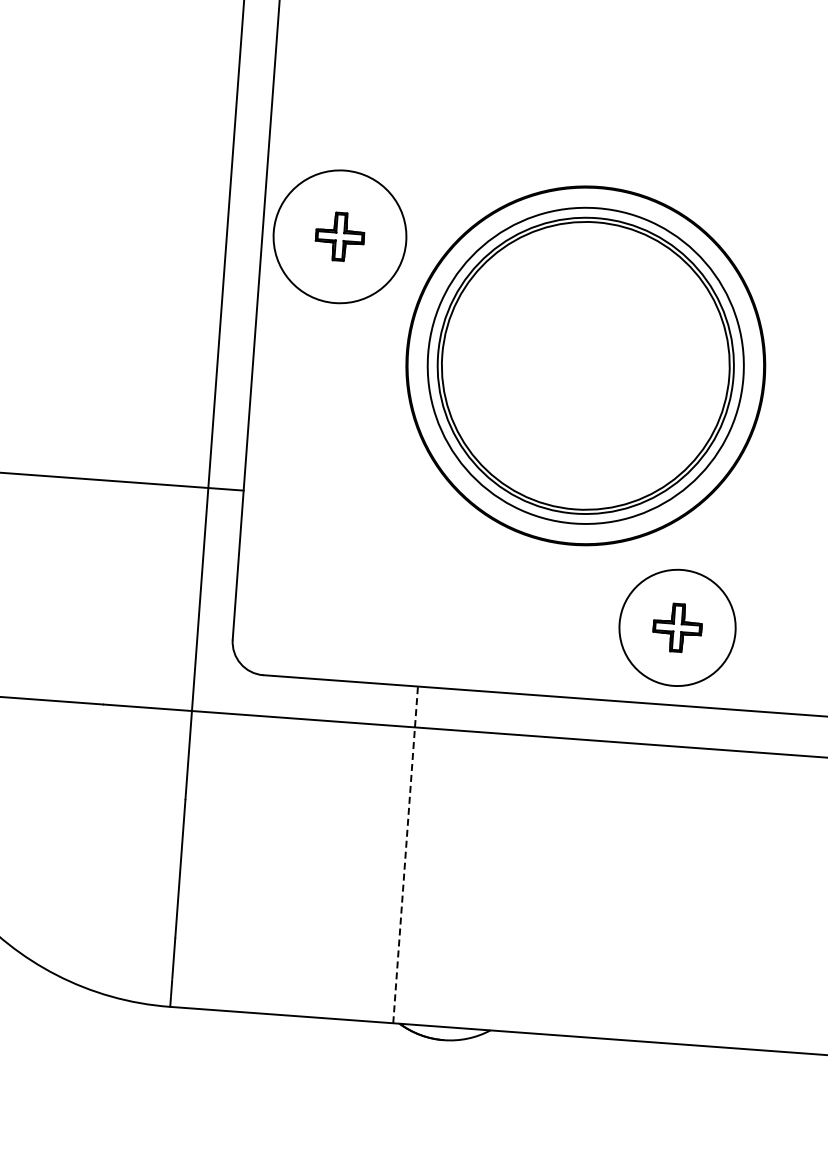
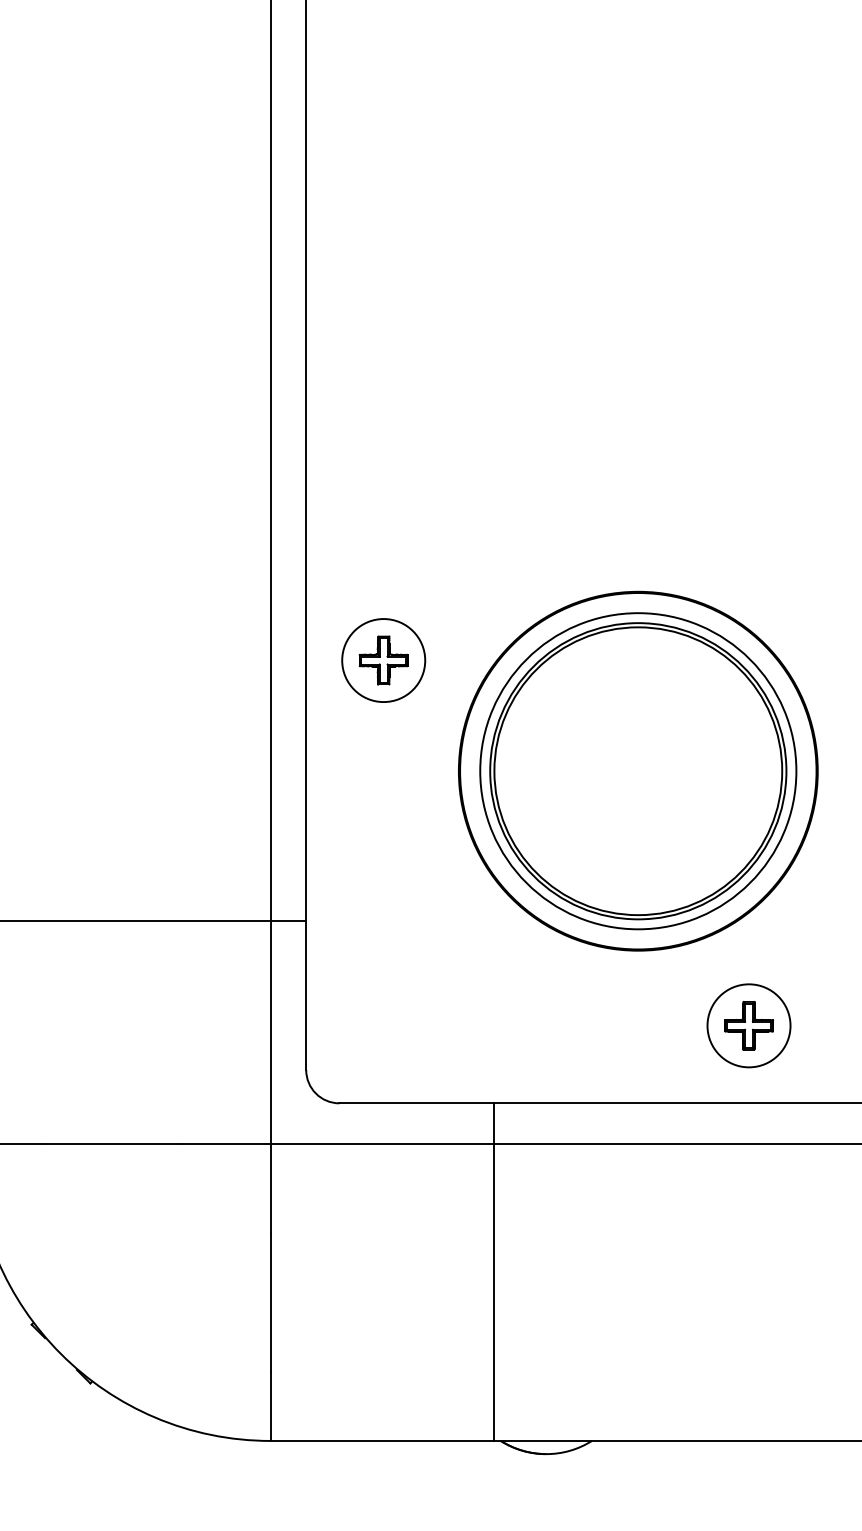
circle: (339, 236) -> (383, 660), size x0.62
circle: (677, 627) -> (748, 1025), size x0.71
line: (405, 855) -> (494, 1272), dashed -> solid

